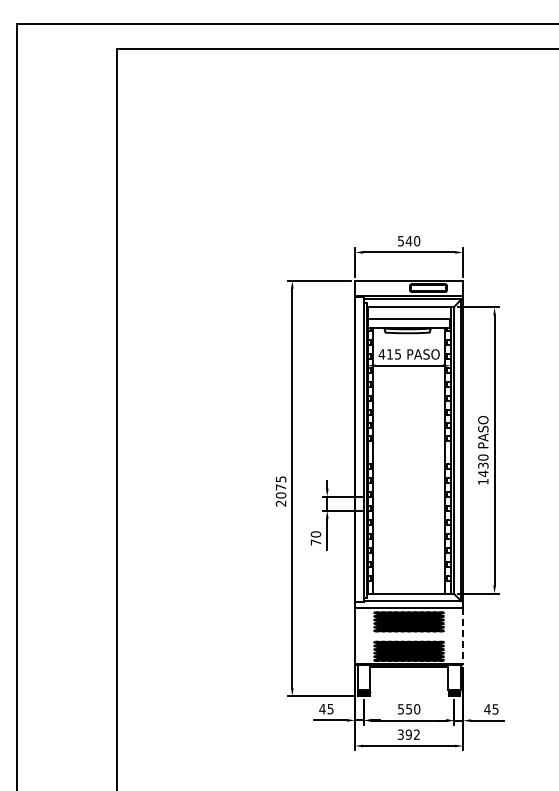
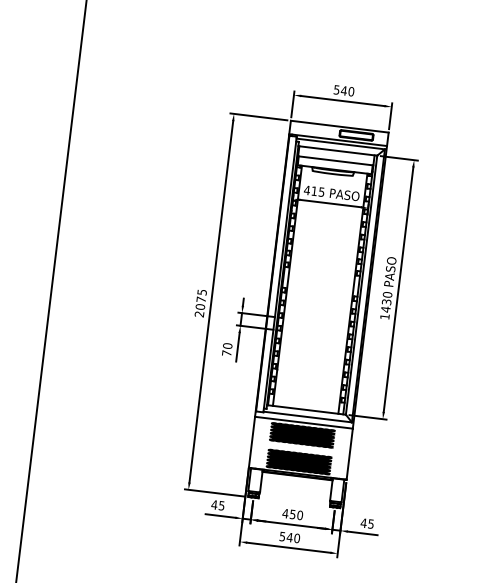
line: (463, 636) -> (350, 454), dashed -> solid
text: (400, 709) -> (285, 513), 550 -> 450
text: (409, 734) -> (290, 537), 392 -> 540

